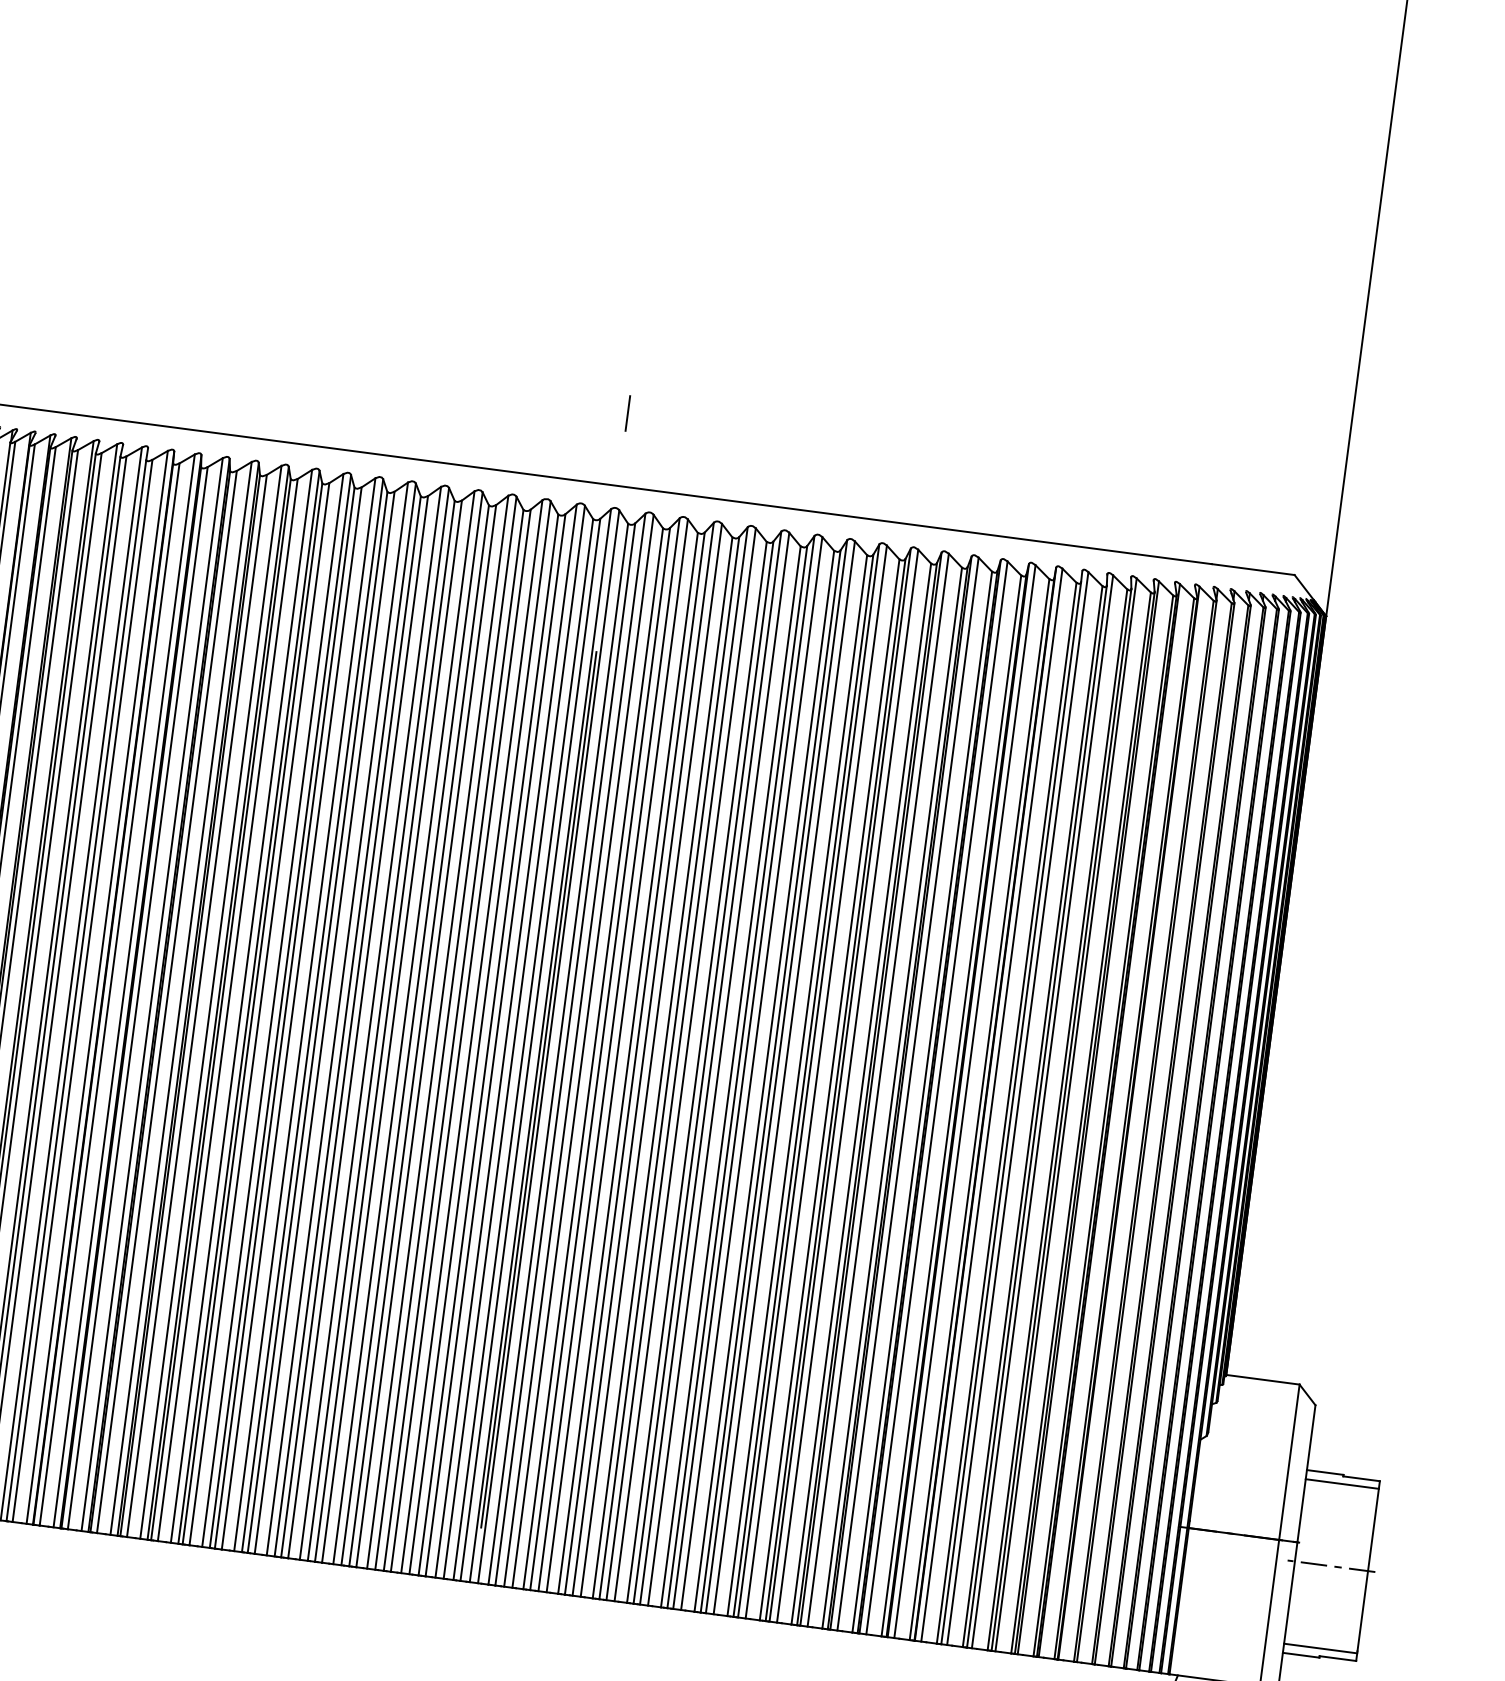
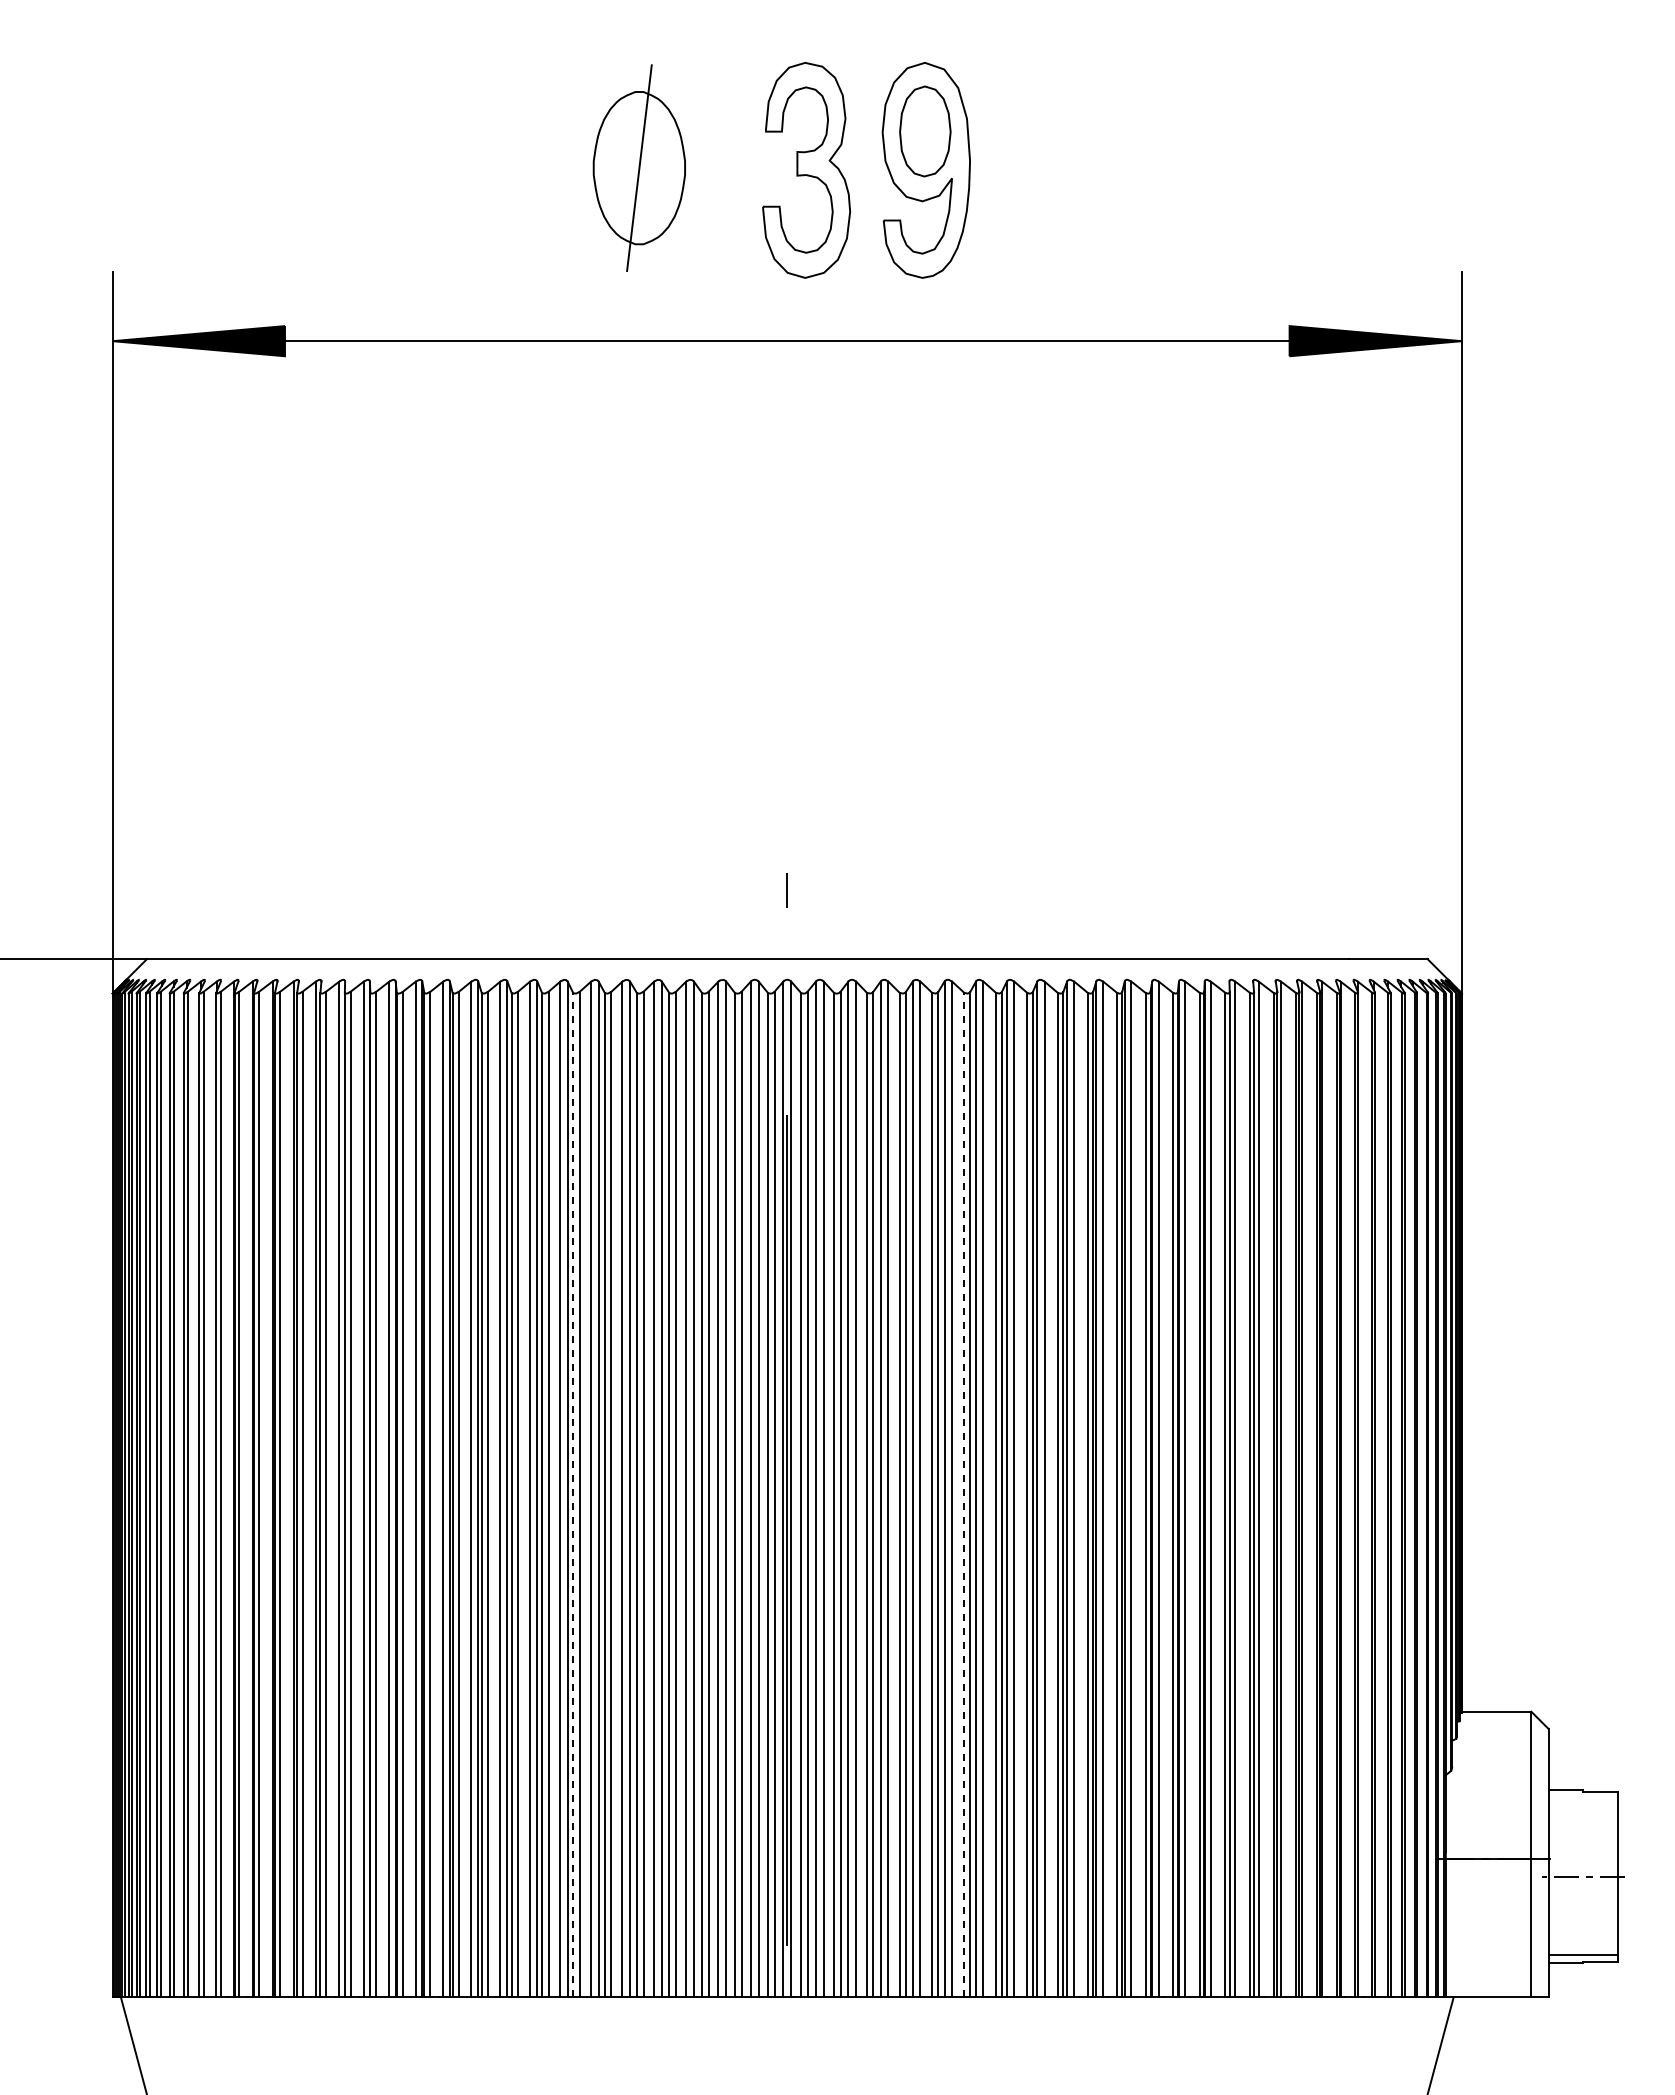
line: (317, 1021) -> (573, 1494), solid -> dashed
line: (731, 1076) -> (964, 1494), solid -> dashed
line: (1341, 1483) -> (1582, 1798), removed

